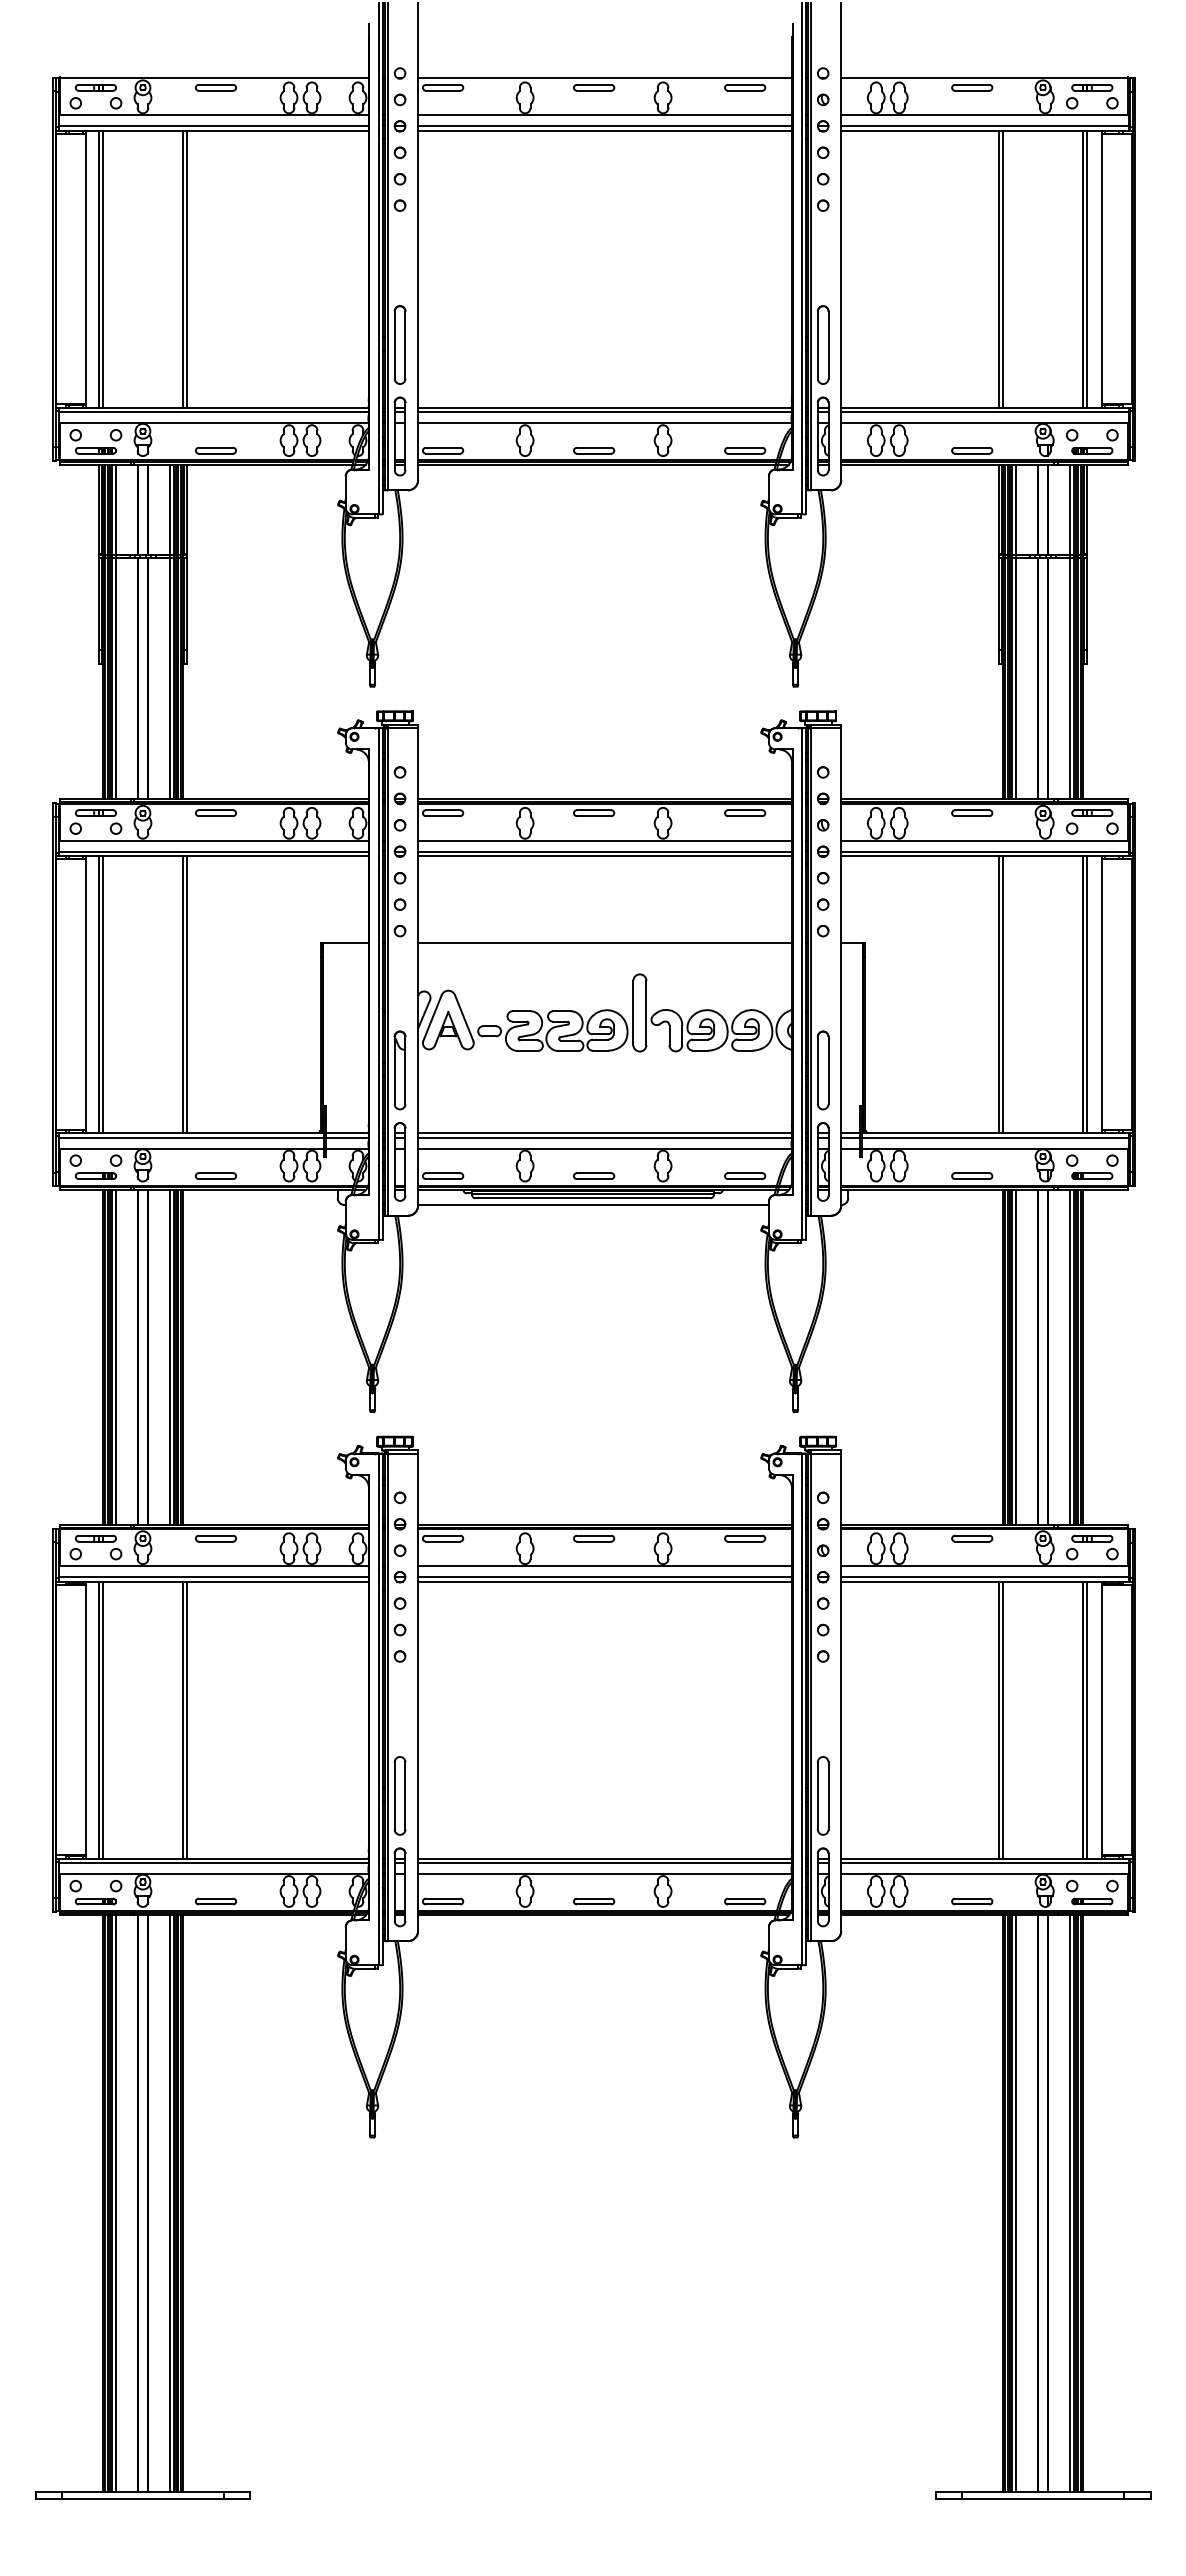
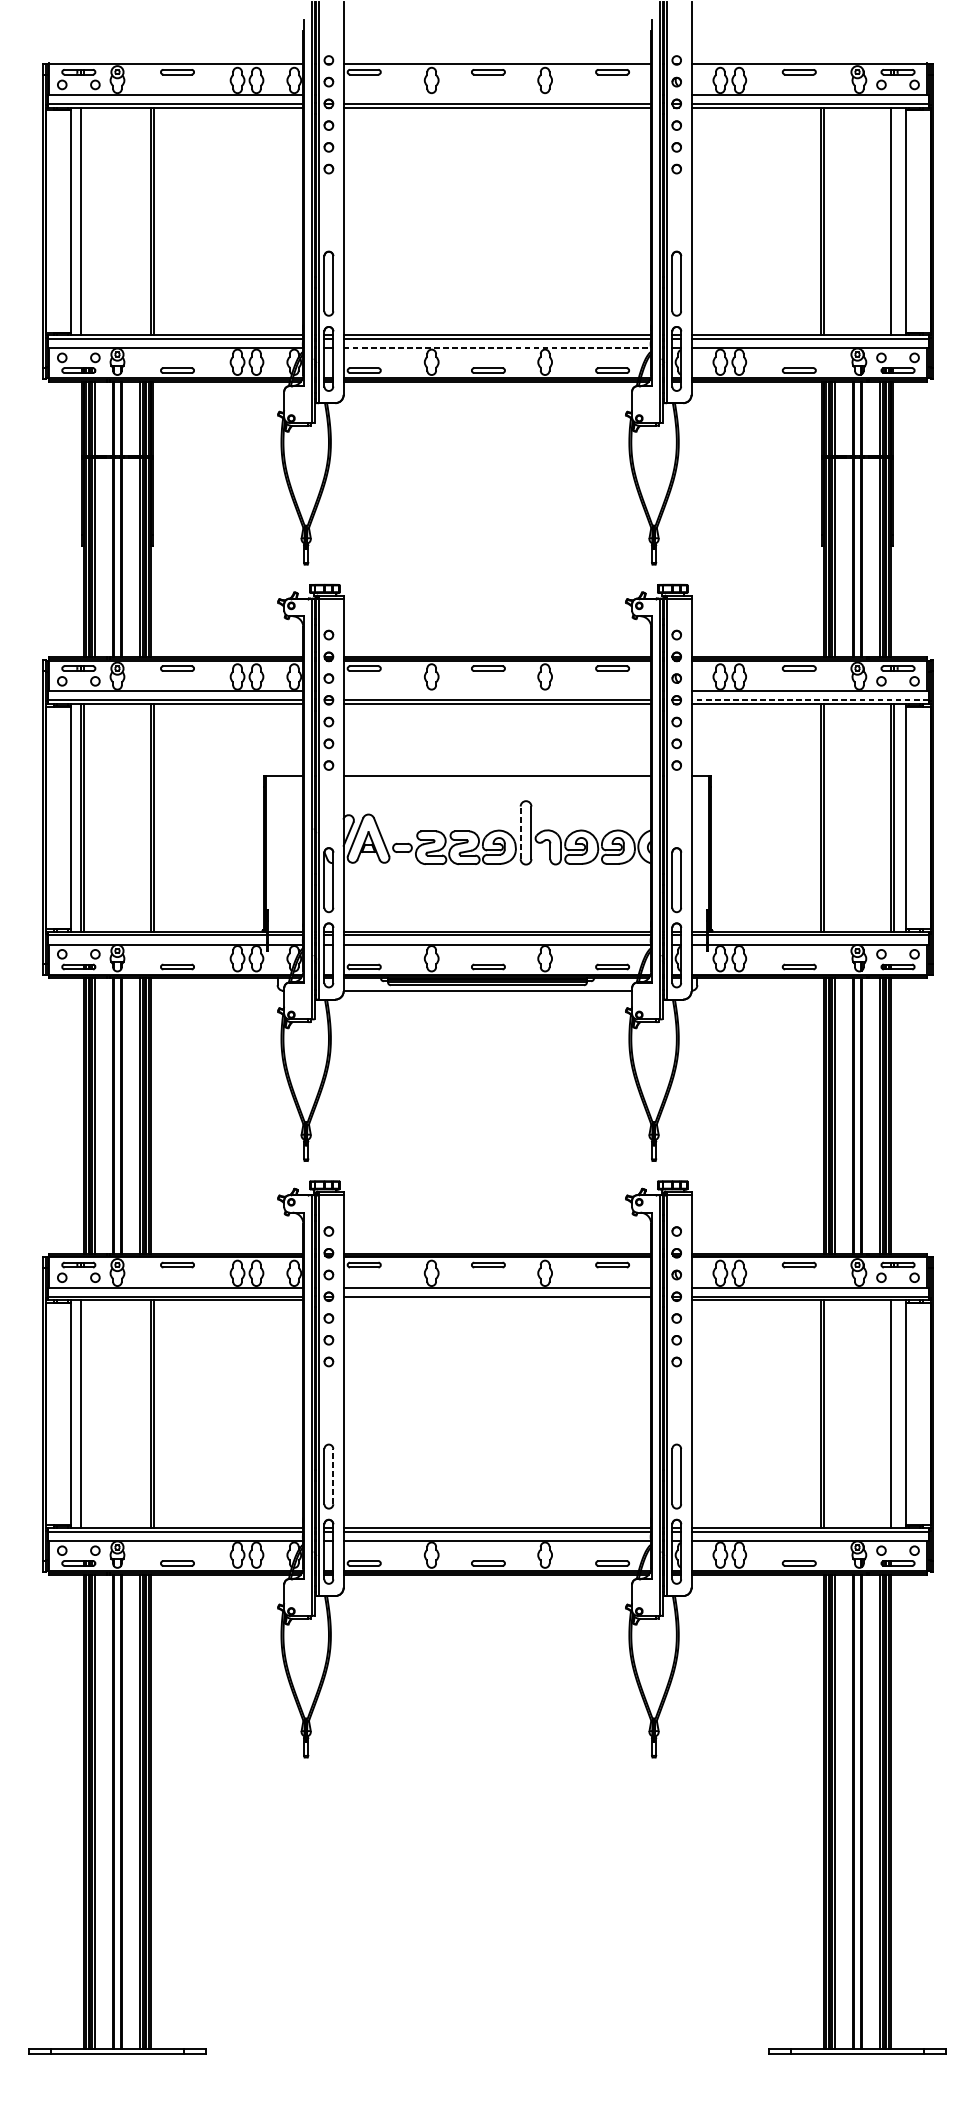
line: (605, 115) -> (497, 94), removed
line: (102, 268) -> (84, 220), removed
line: (1087, 268) -> (894, 220), removed
line: (605, 423) -> (497, 348), solid -> dashed
line: (605, 840) -> (497, 691), removed
line: (984, 851) -> (809, 700), solid -> dashed
line: (633, 1012) -> (520, 832), solid -> dashed
line: (605, 1581) -> (497, 1300), removed
line: (102, 1719) -> (84, 1413), removed
line: (1087, 1719) -> (894, 1413), removed
line: (405, 1795) -> (333, 1476), solid -> dashed

